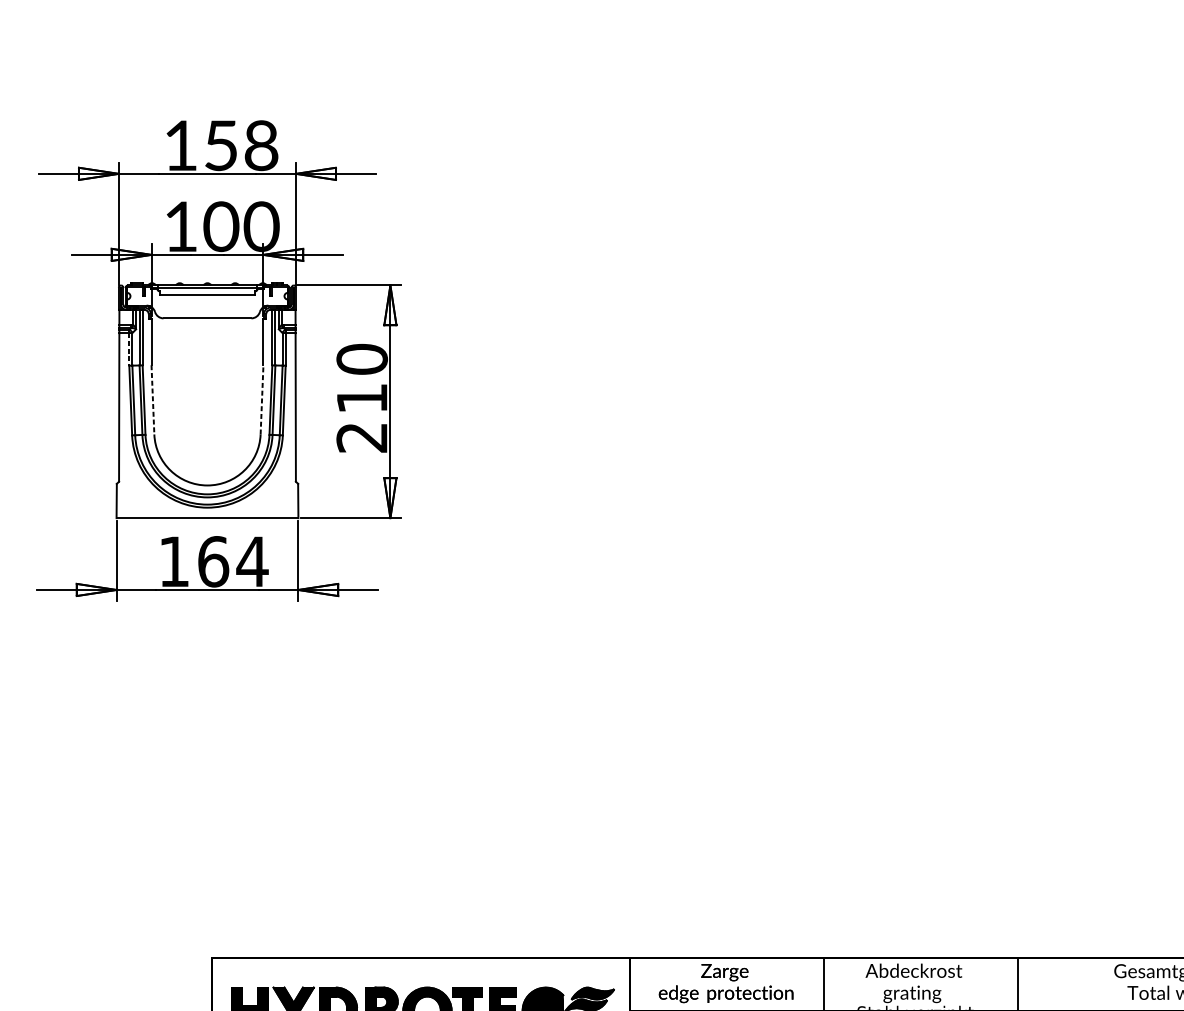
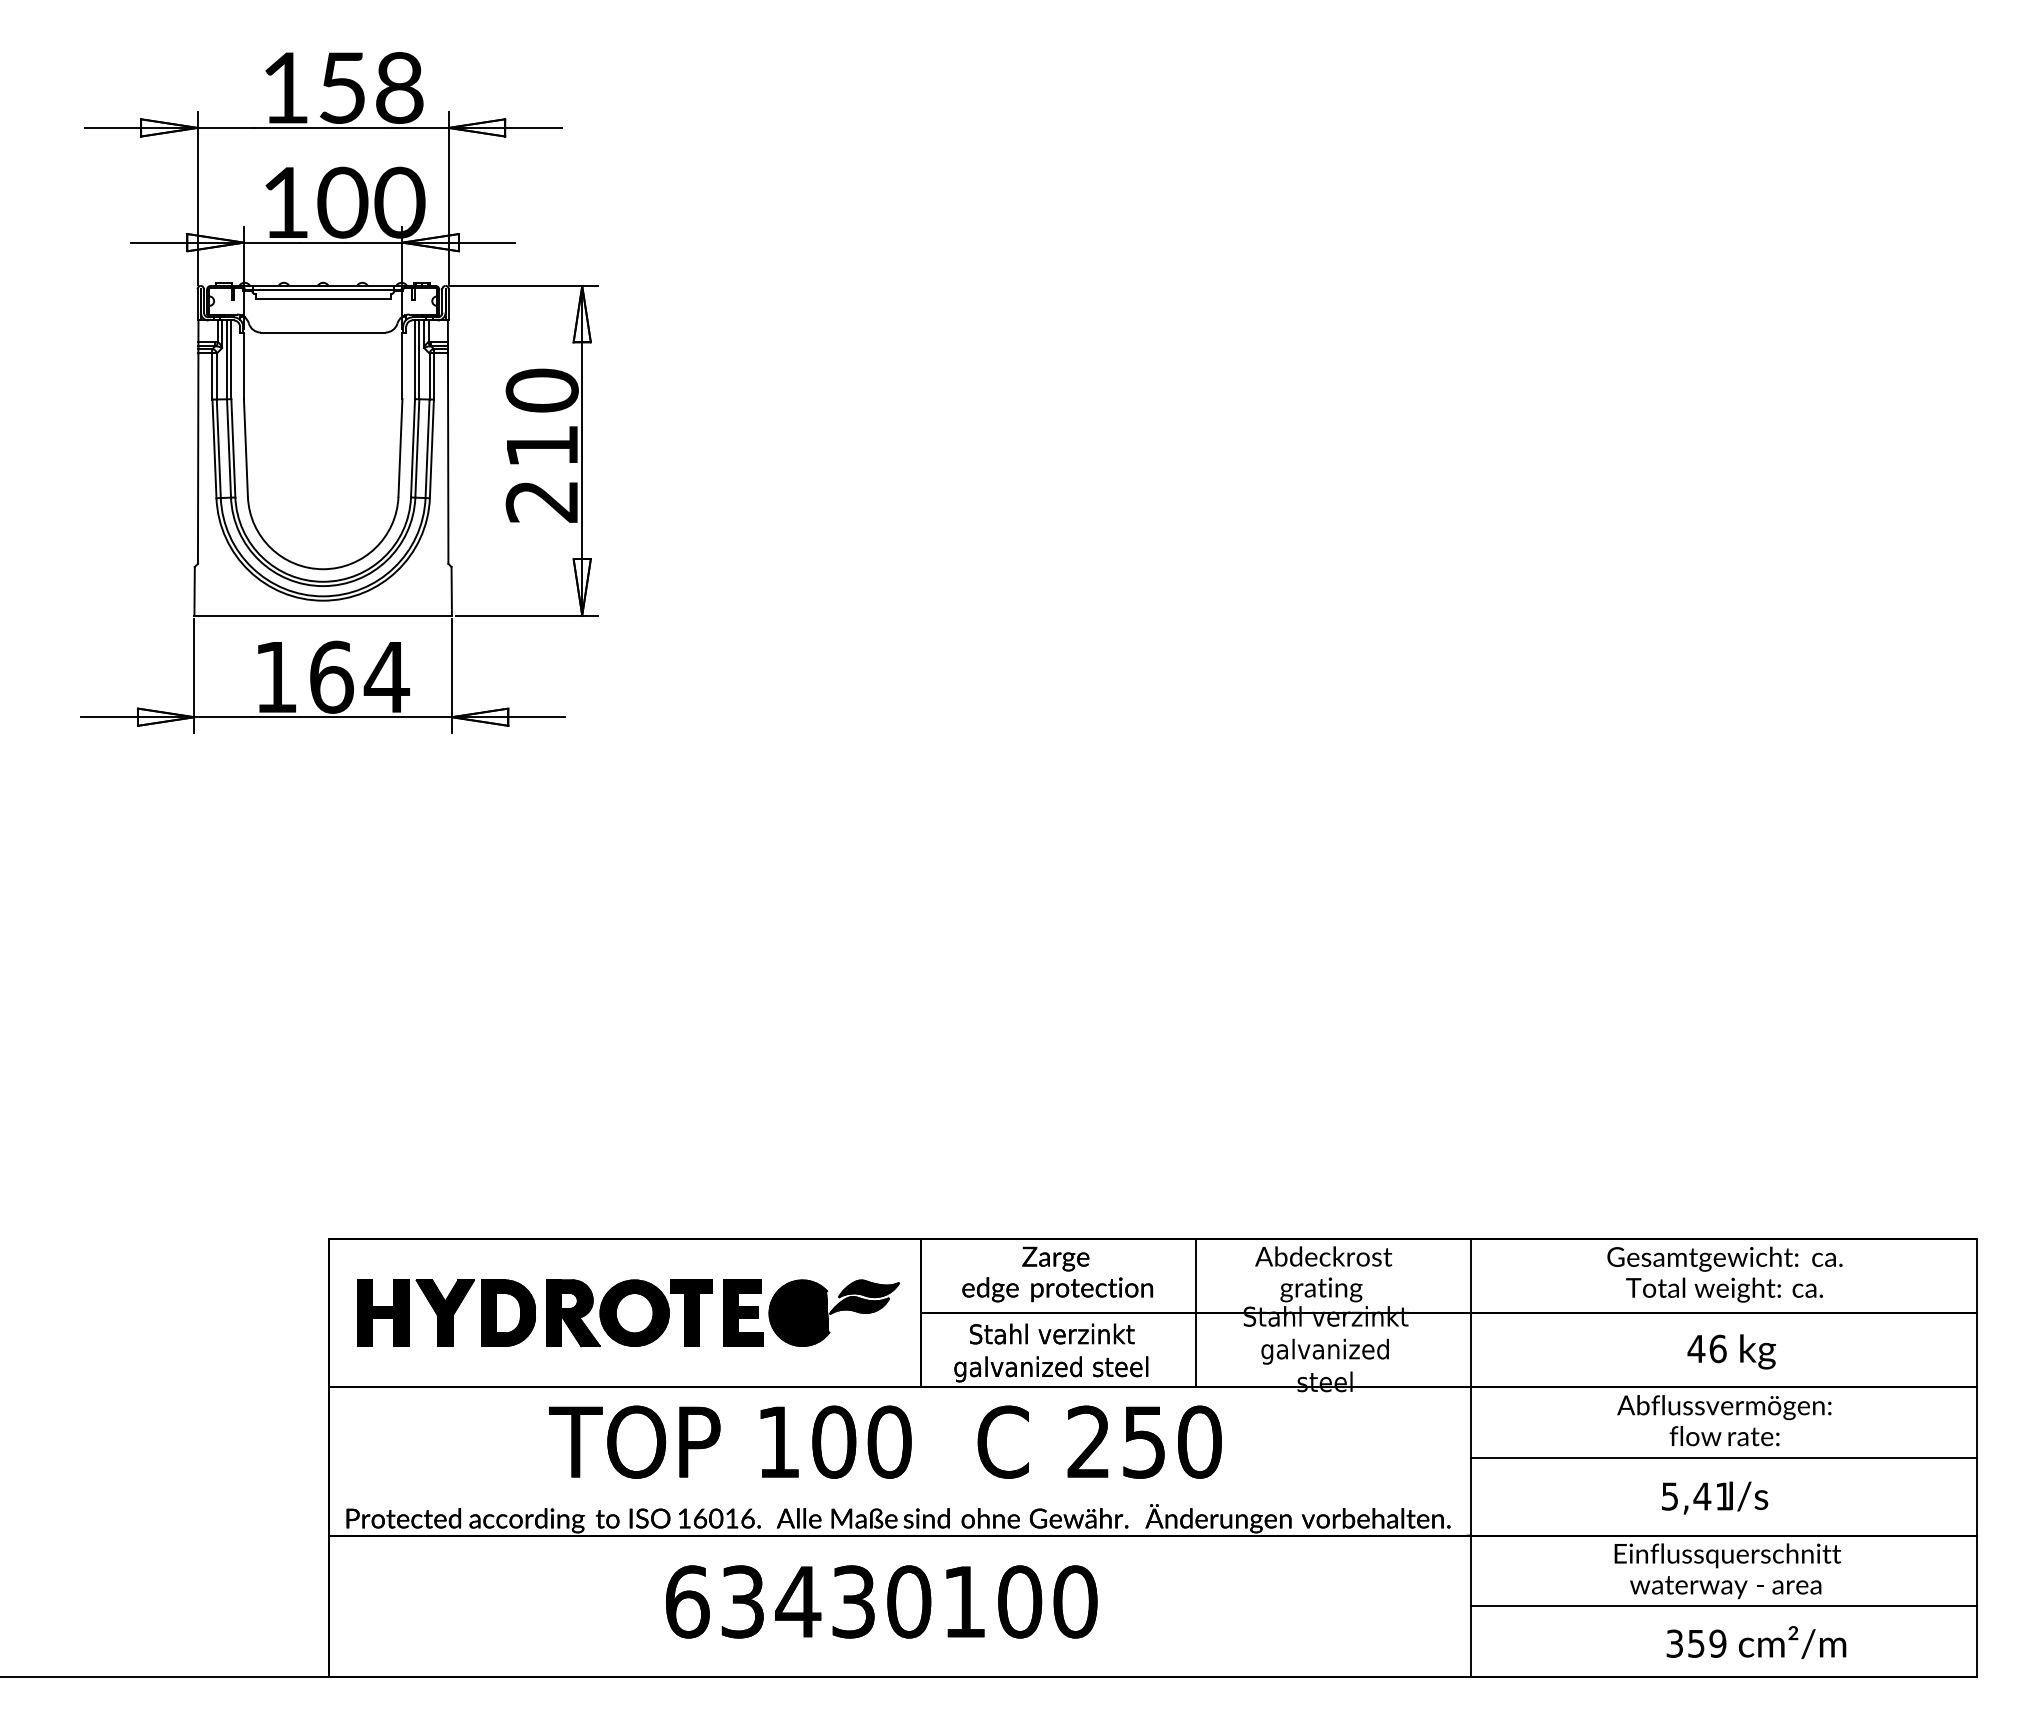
line: (129, 350) -> (212, 377), dashed -> solid
line: (262, 399) -> (400, 447), dashed -> solid
line: (152, 400) -> (245, 448), dashed -> solid

